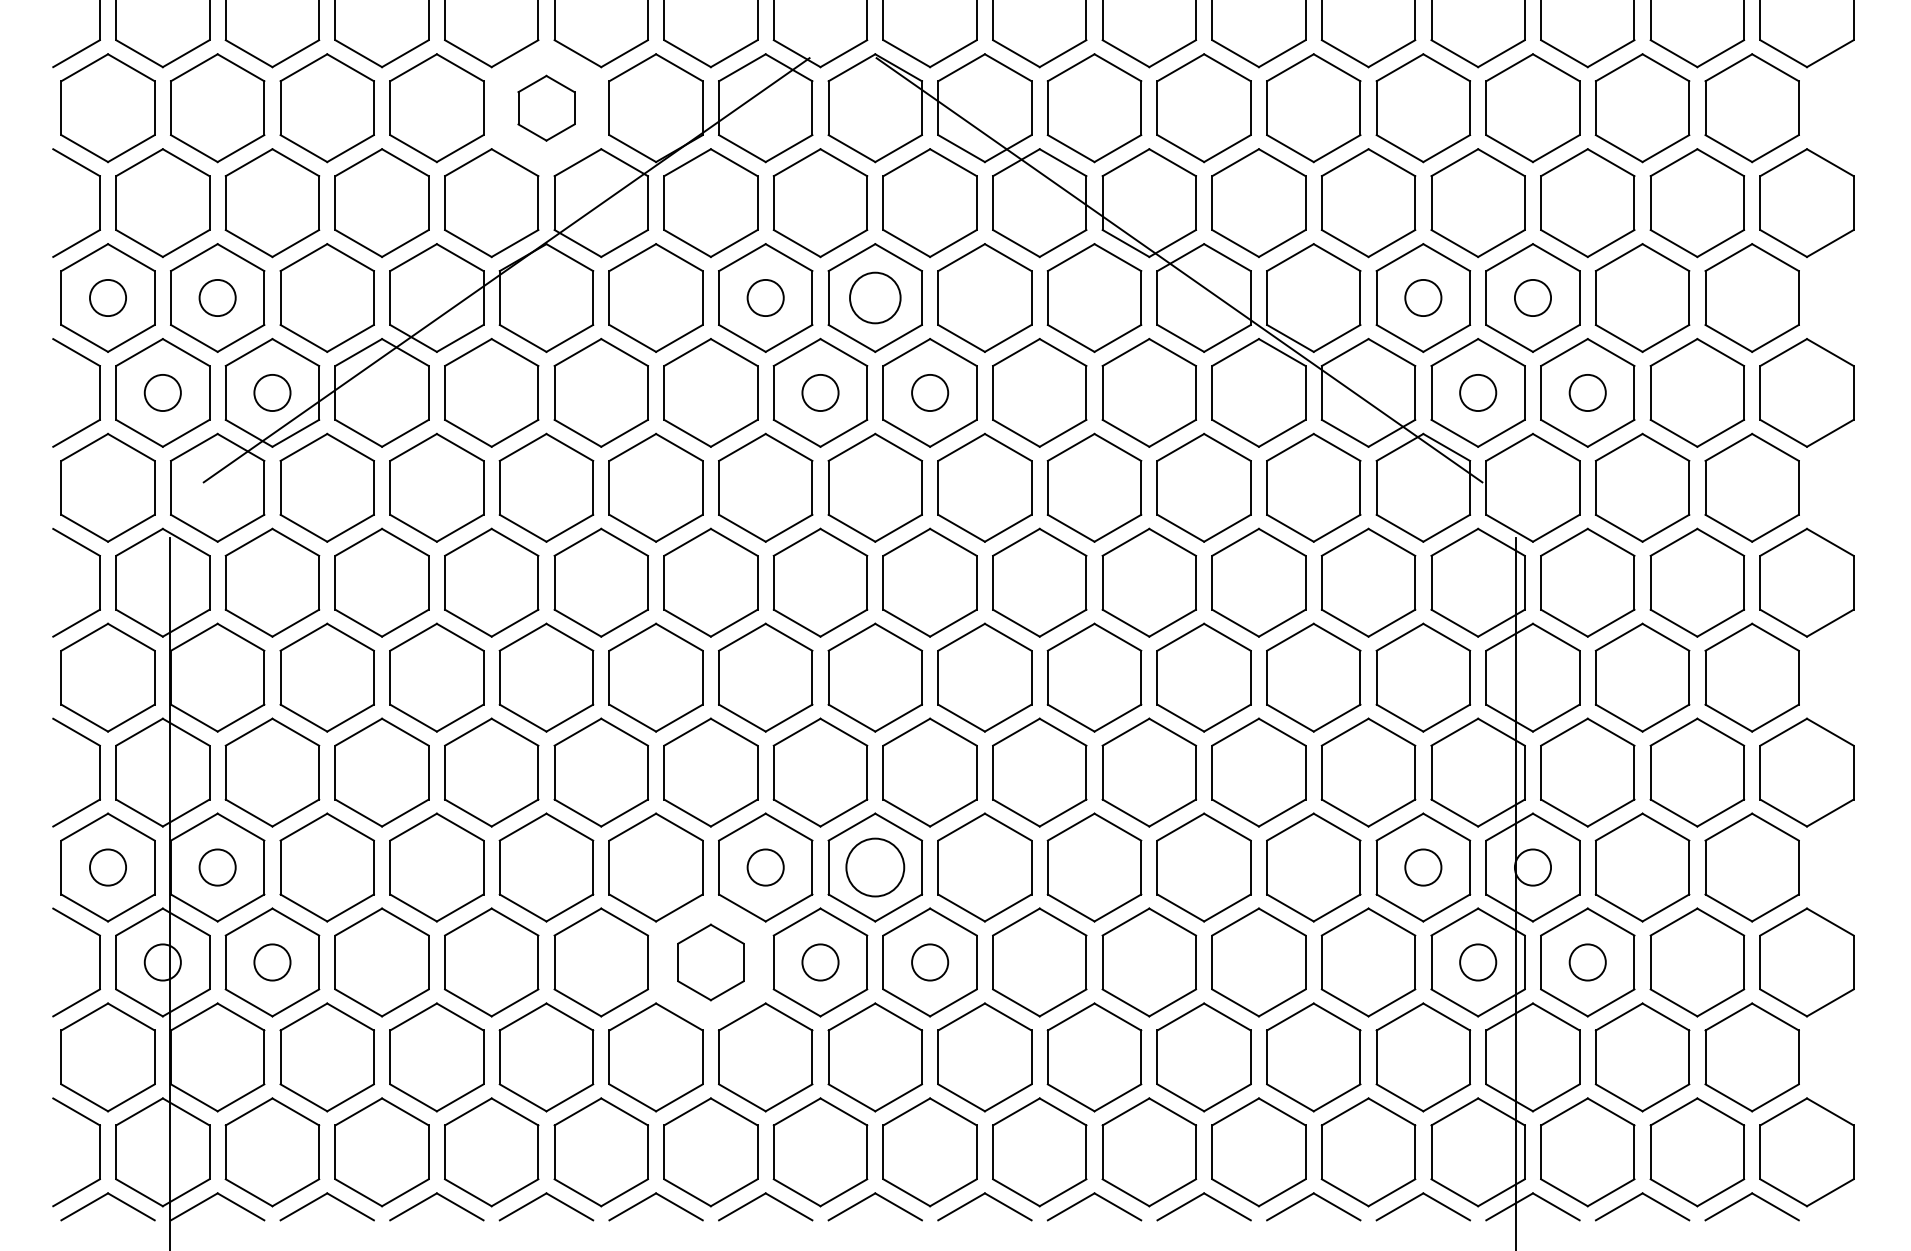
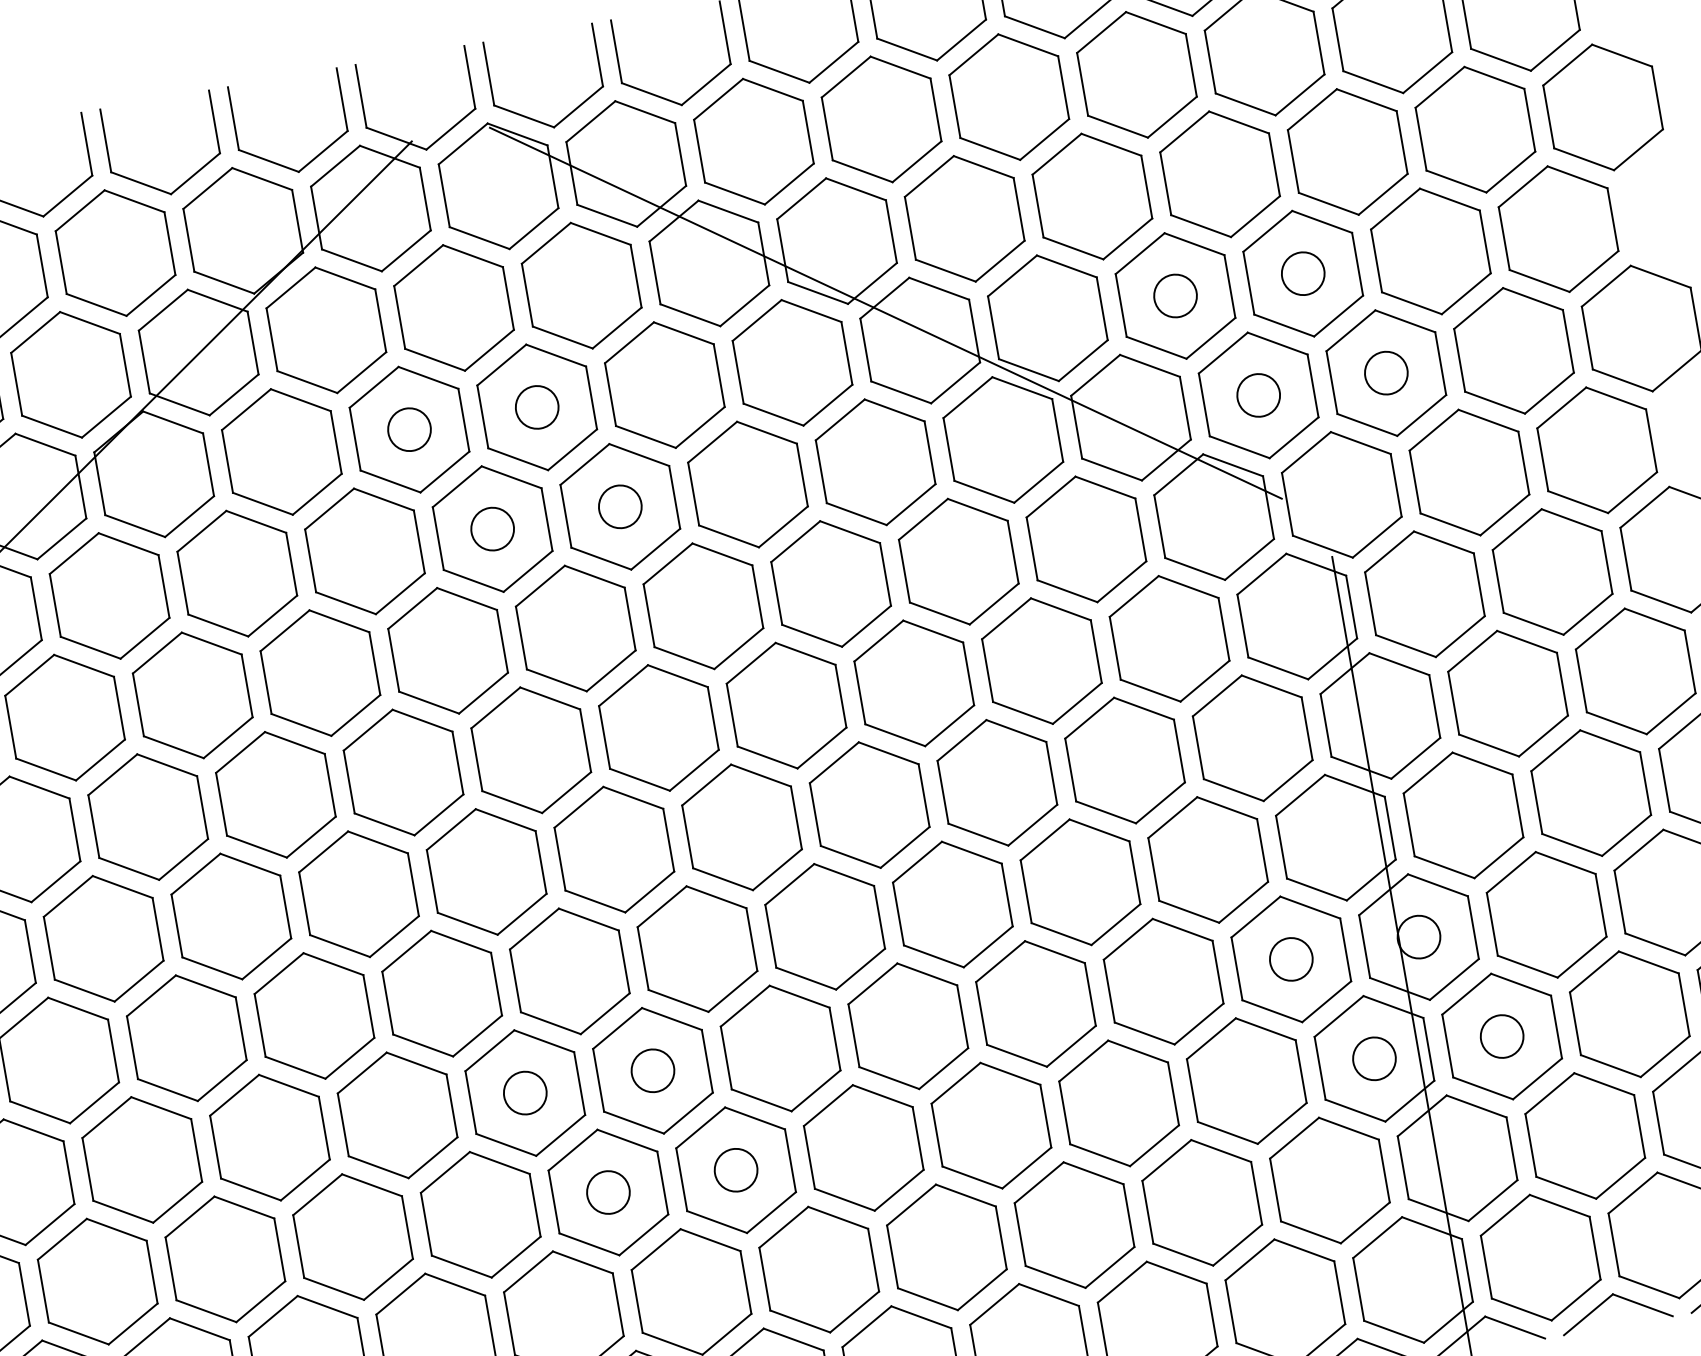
part: (546, 108) -> (115, 253), size x1.67
circle: (875, 297) -> (537, 406), size x0.71
circle: (875, 867) -> (653, 1070), size x0.62
part: (710, 962) -> (480, 1214), size x1.43

